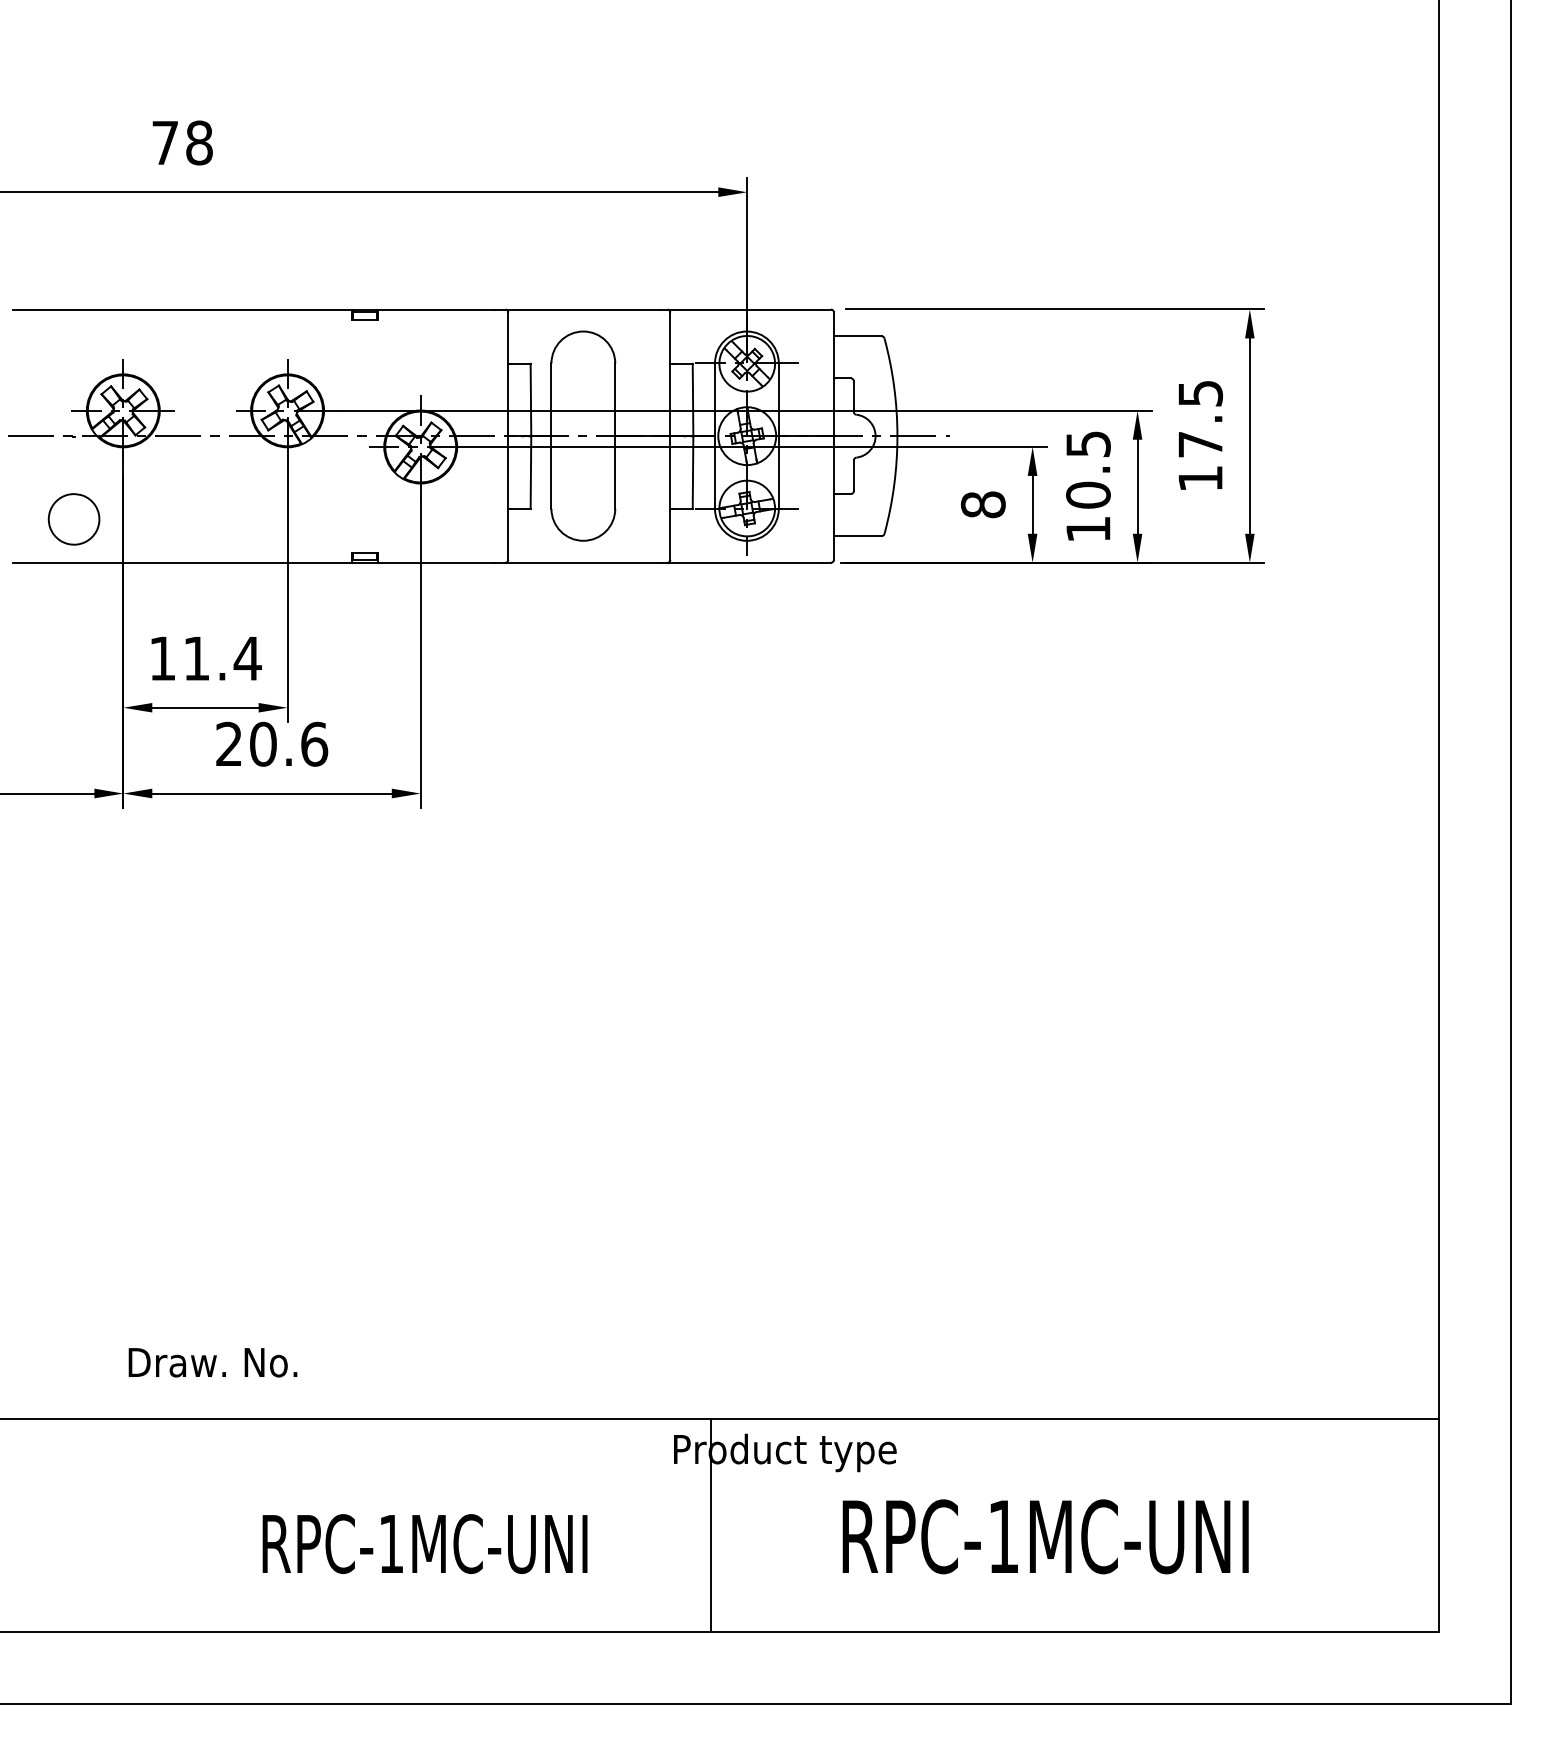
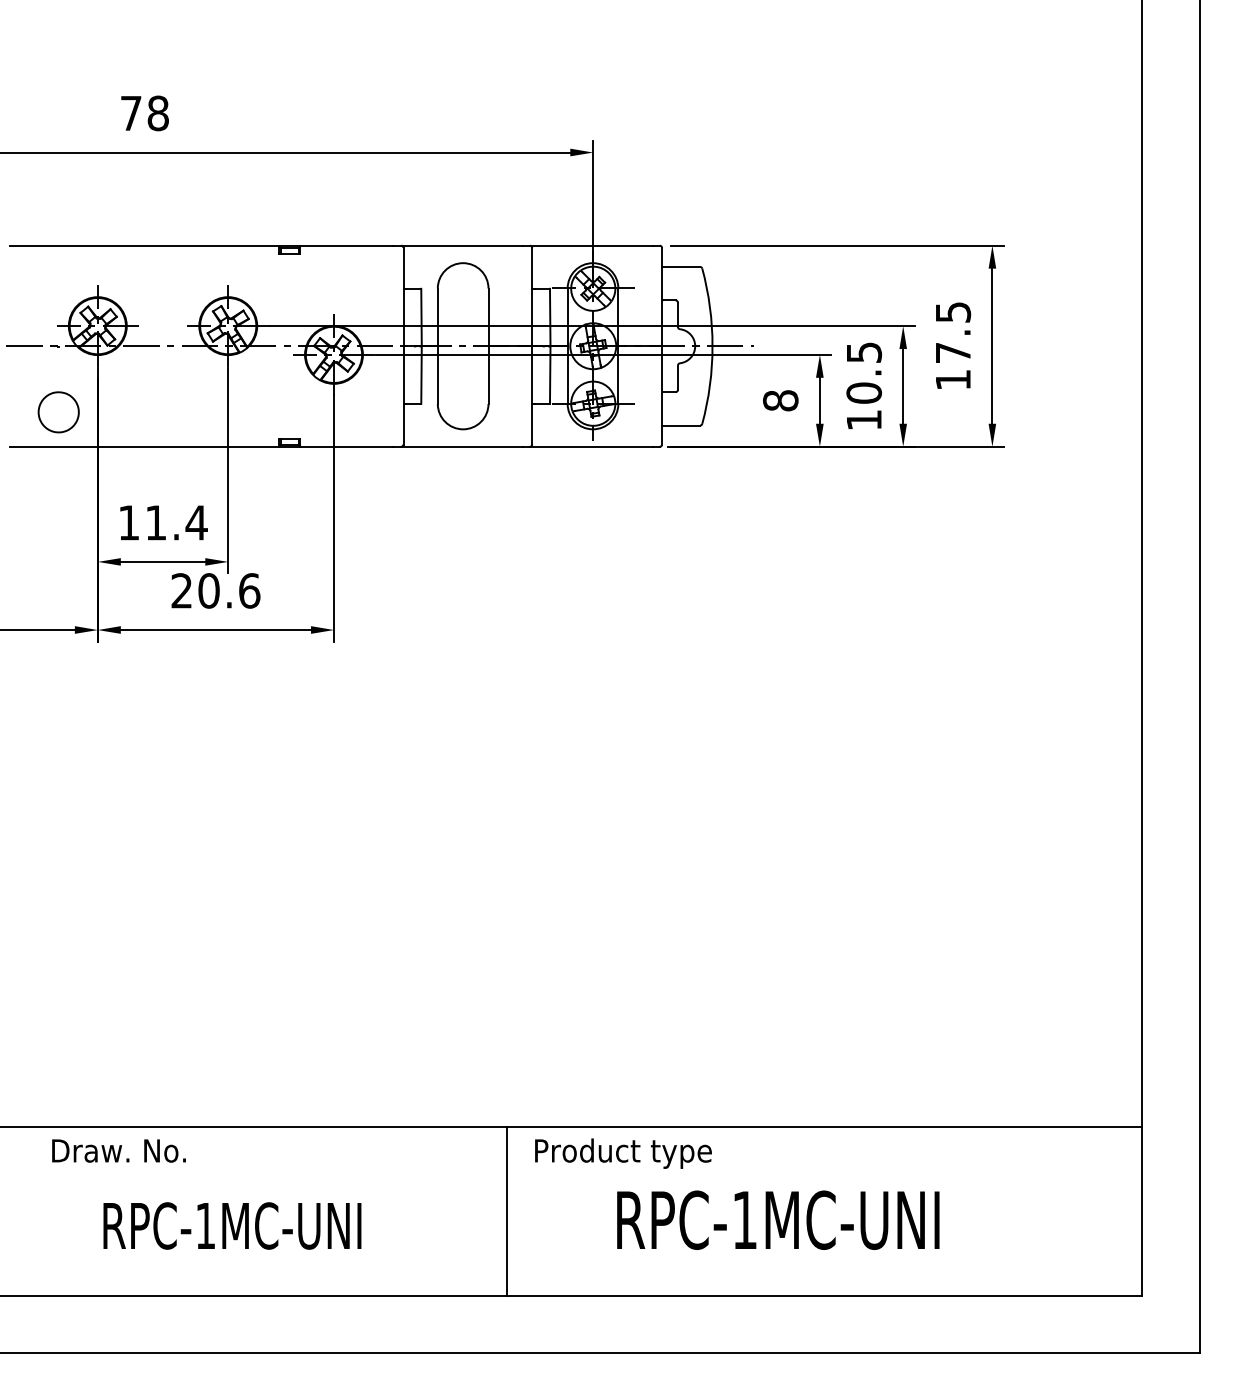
text: (212, 1362) -> (118, 1150), moved
line: (710, 1524) -> (507, 1210), moved
text: (1045, 1535) -> (778, 1219), moved
text: (425, 1543) -> (232, 1225), moved

